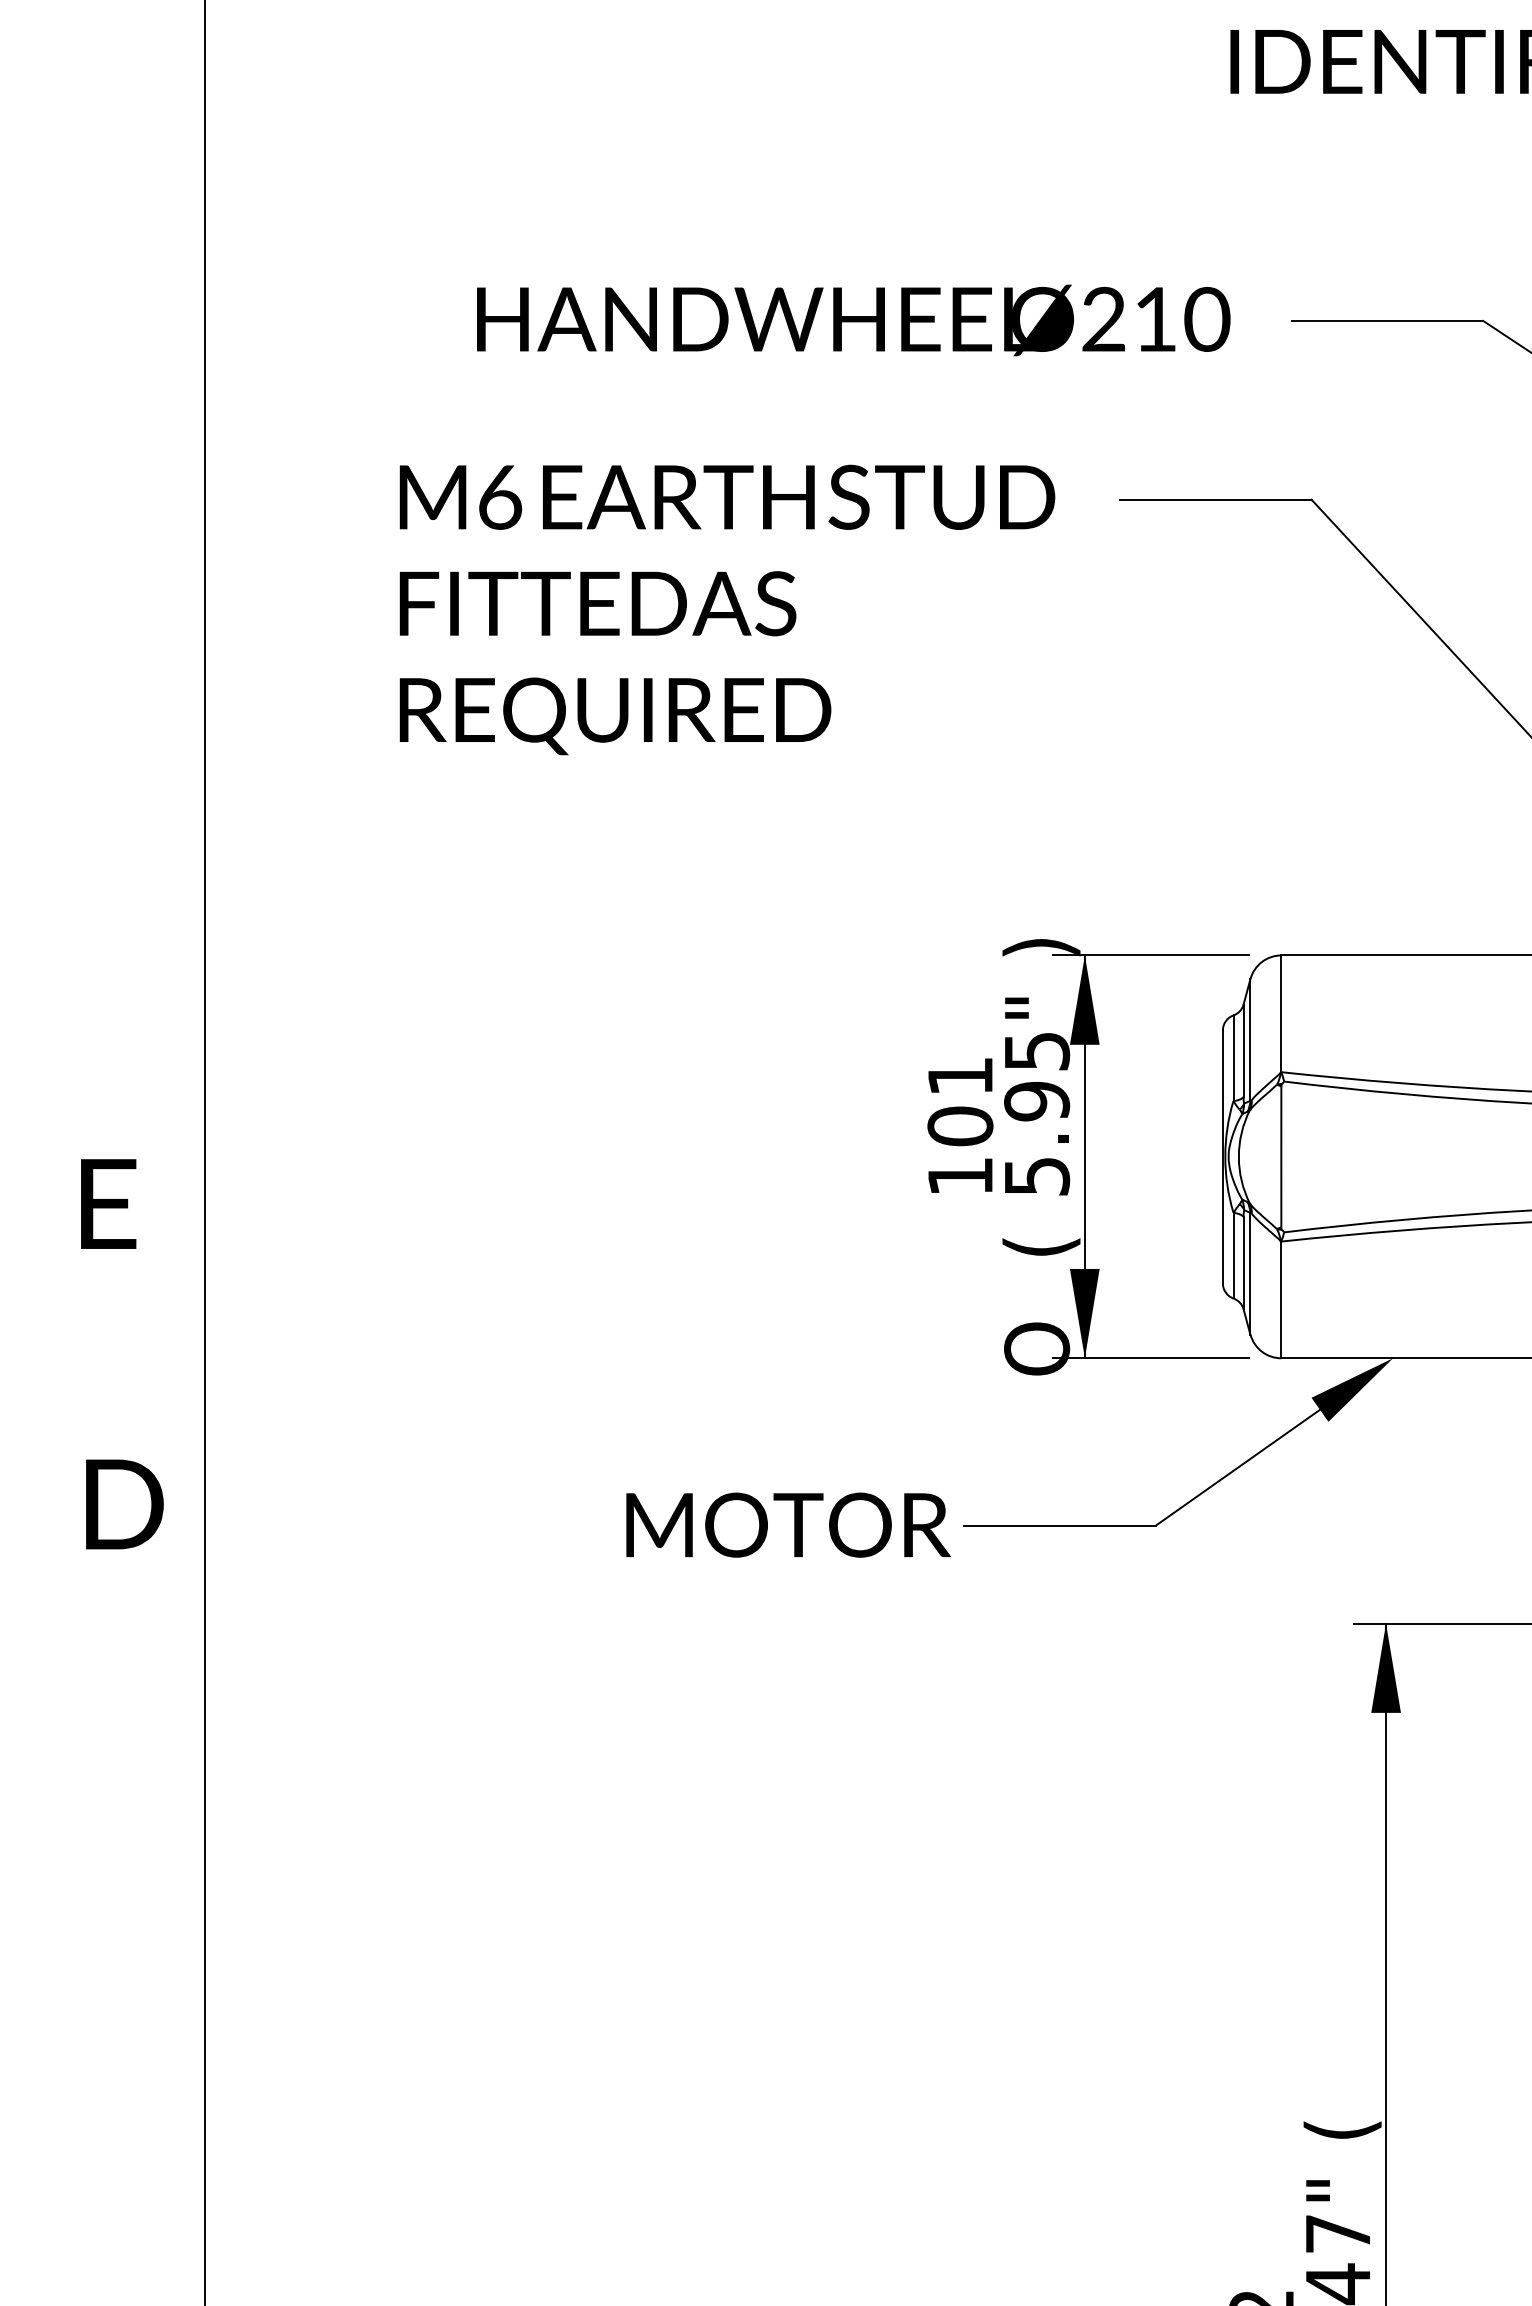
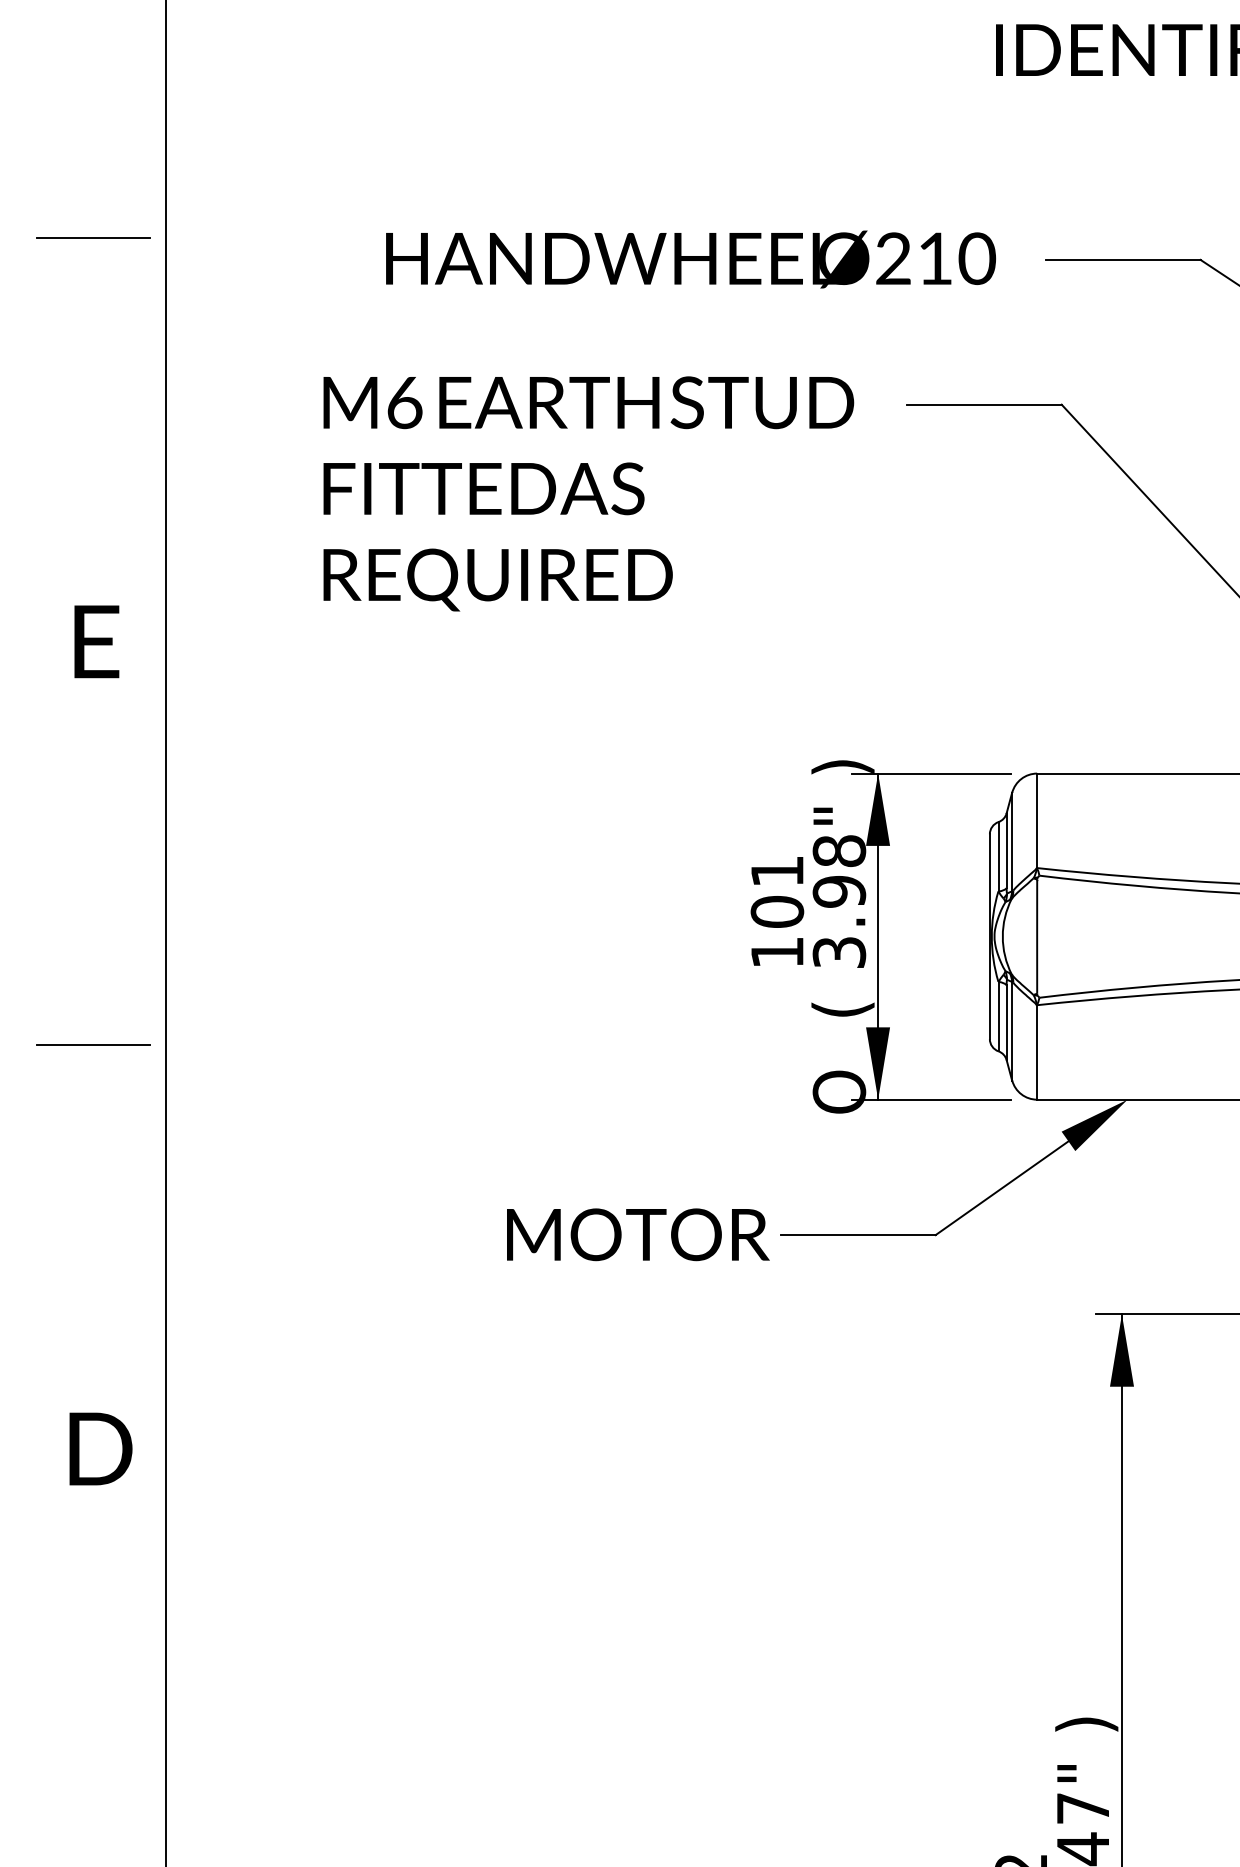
line: (115, 294) -> (93, 238), added
text: (1037, 1113) -> (839, 901), 5.95" -> 3.98"
text: (108, 1203) -> (96, 641), moved
line: (115, 1290) -> (93, 1044), added
text: (124, 1503) -> (100, 1448), moved
text: (1342, 2130) -> (1086, 1724), ( -> )

